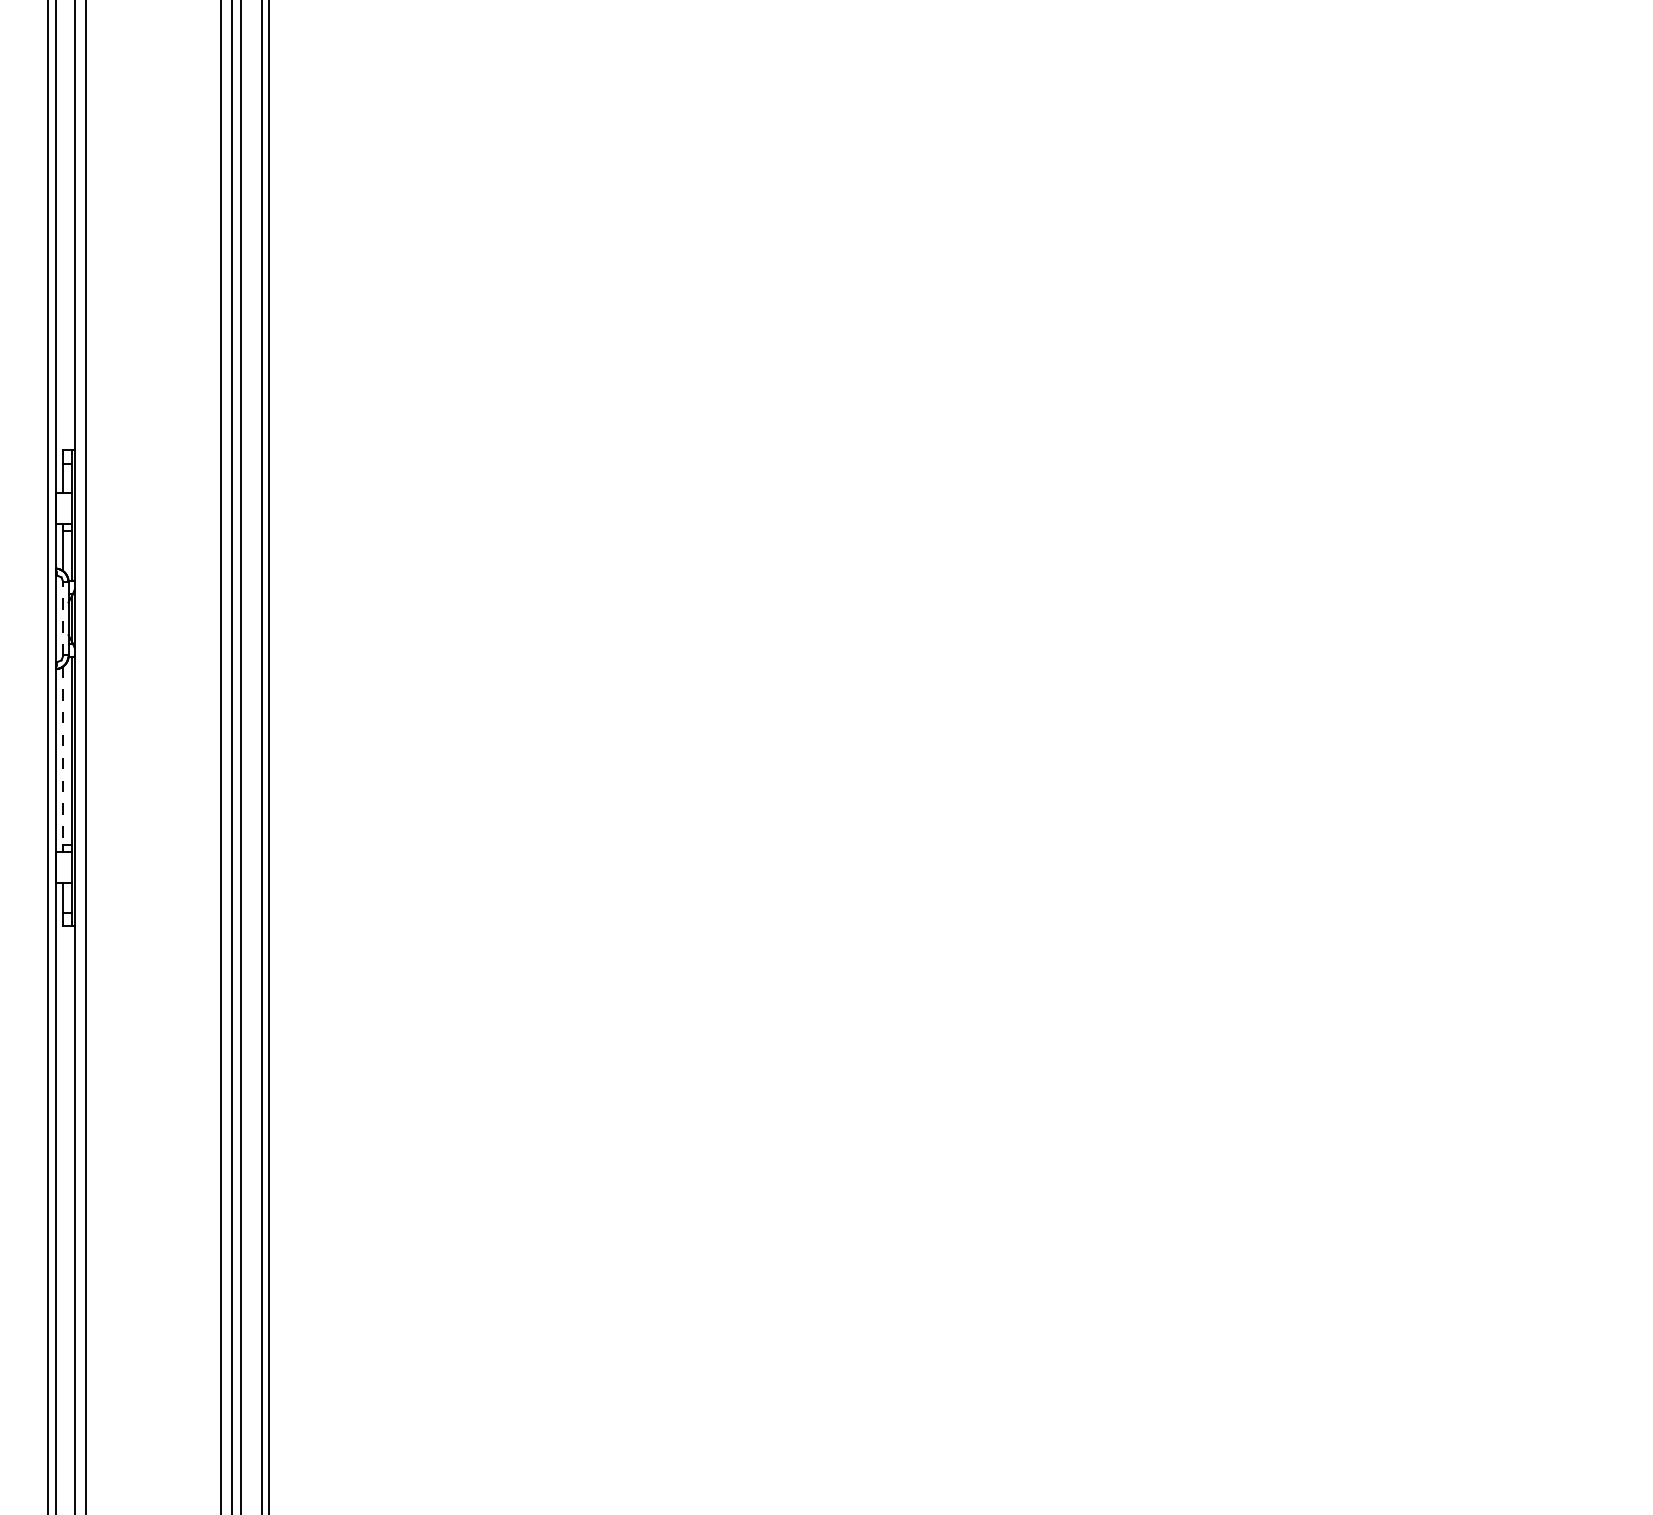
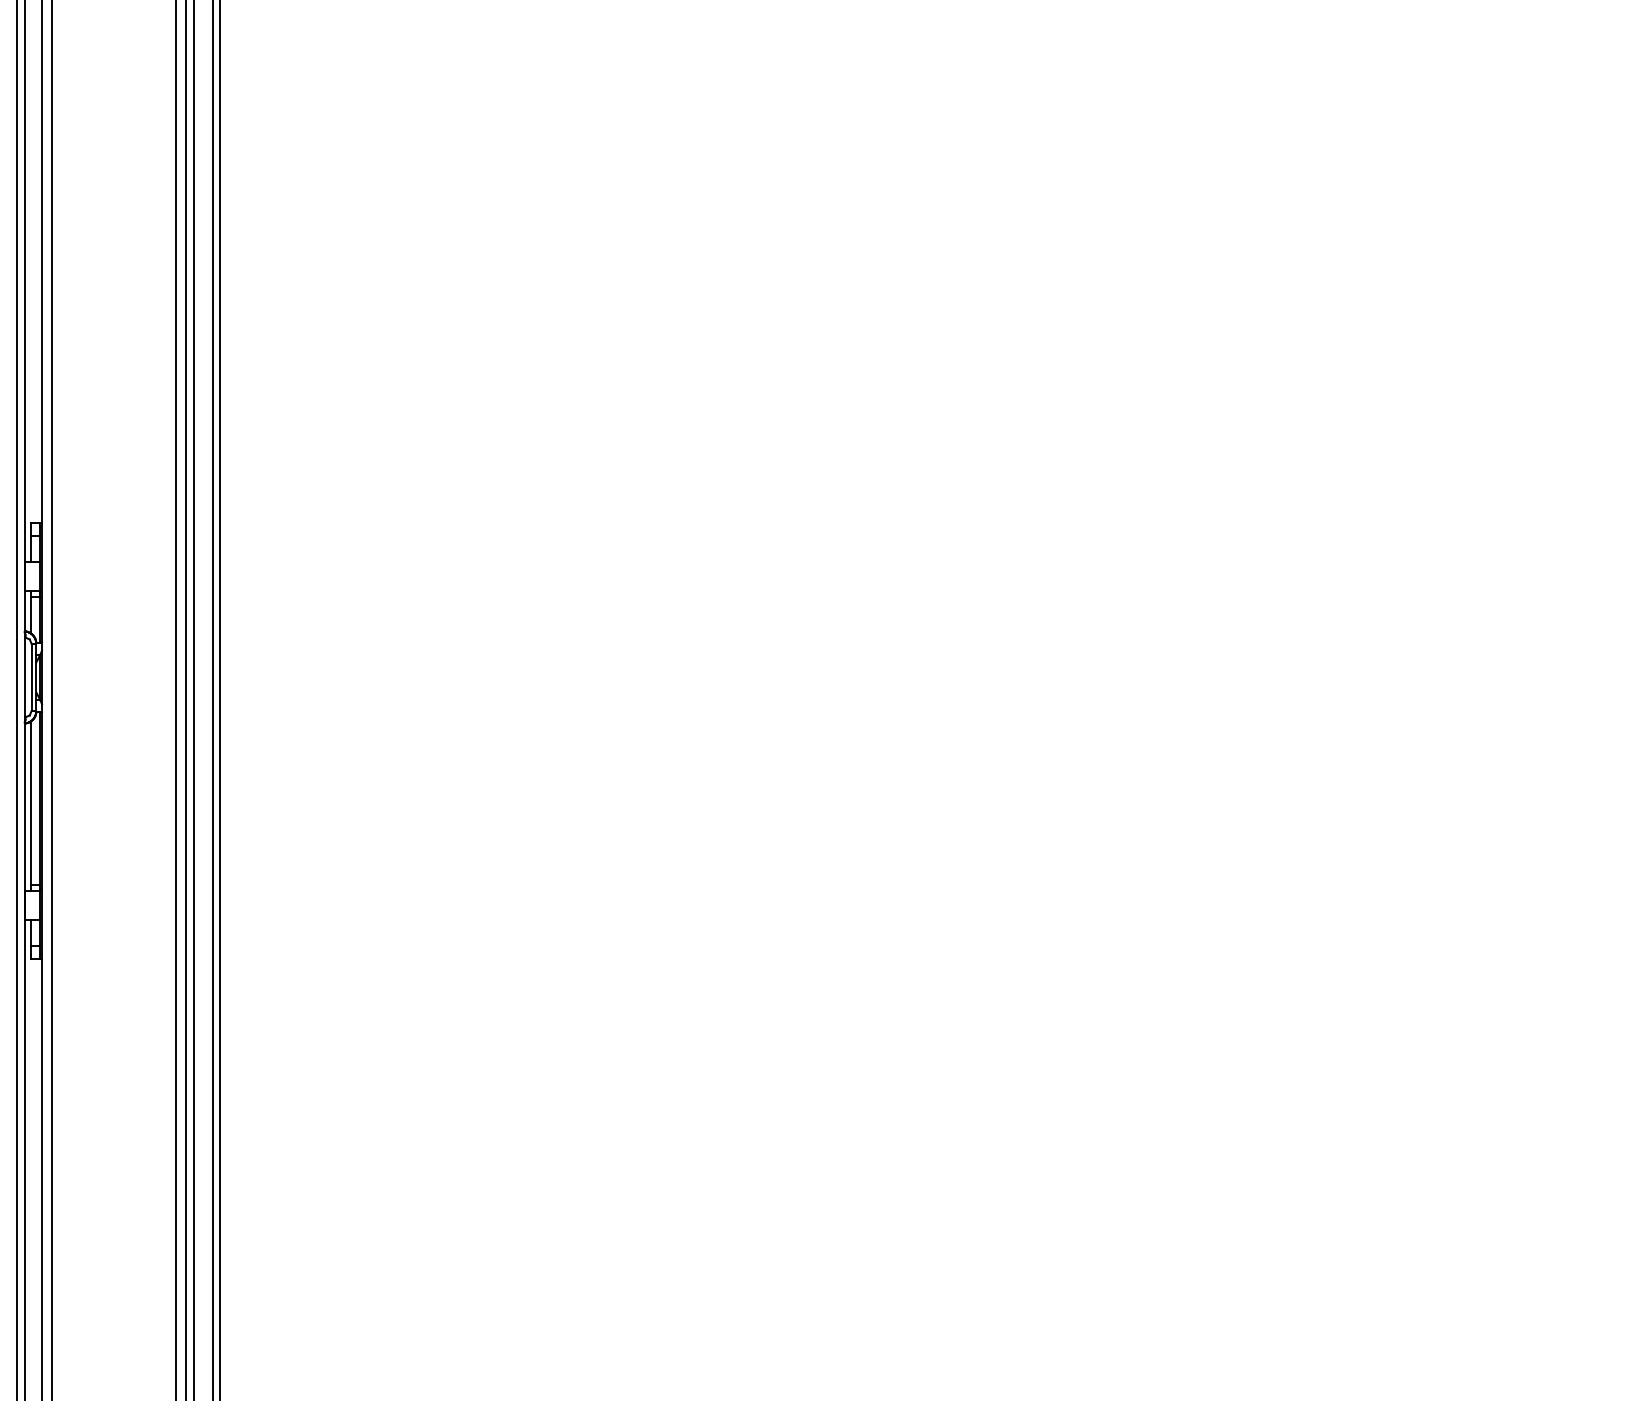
line: (63, 618) -> (31, 677), dashed -> solid
line: (63, 755) -> (31, 802), dashed -> solid

